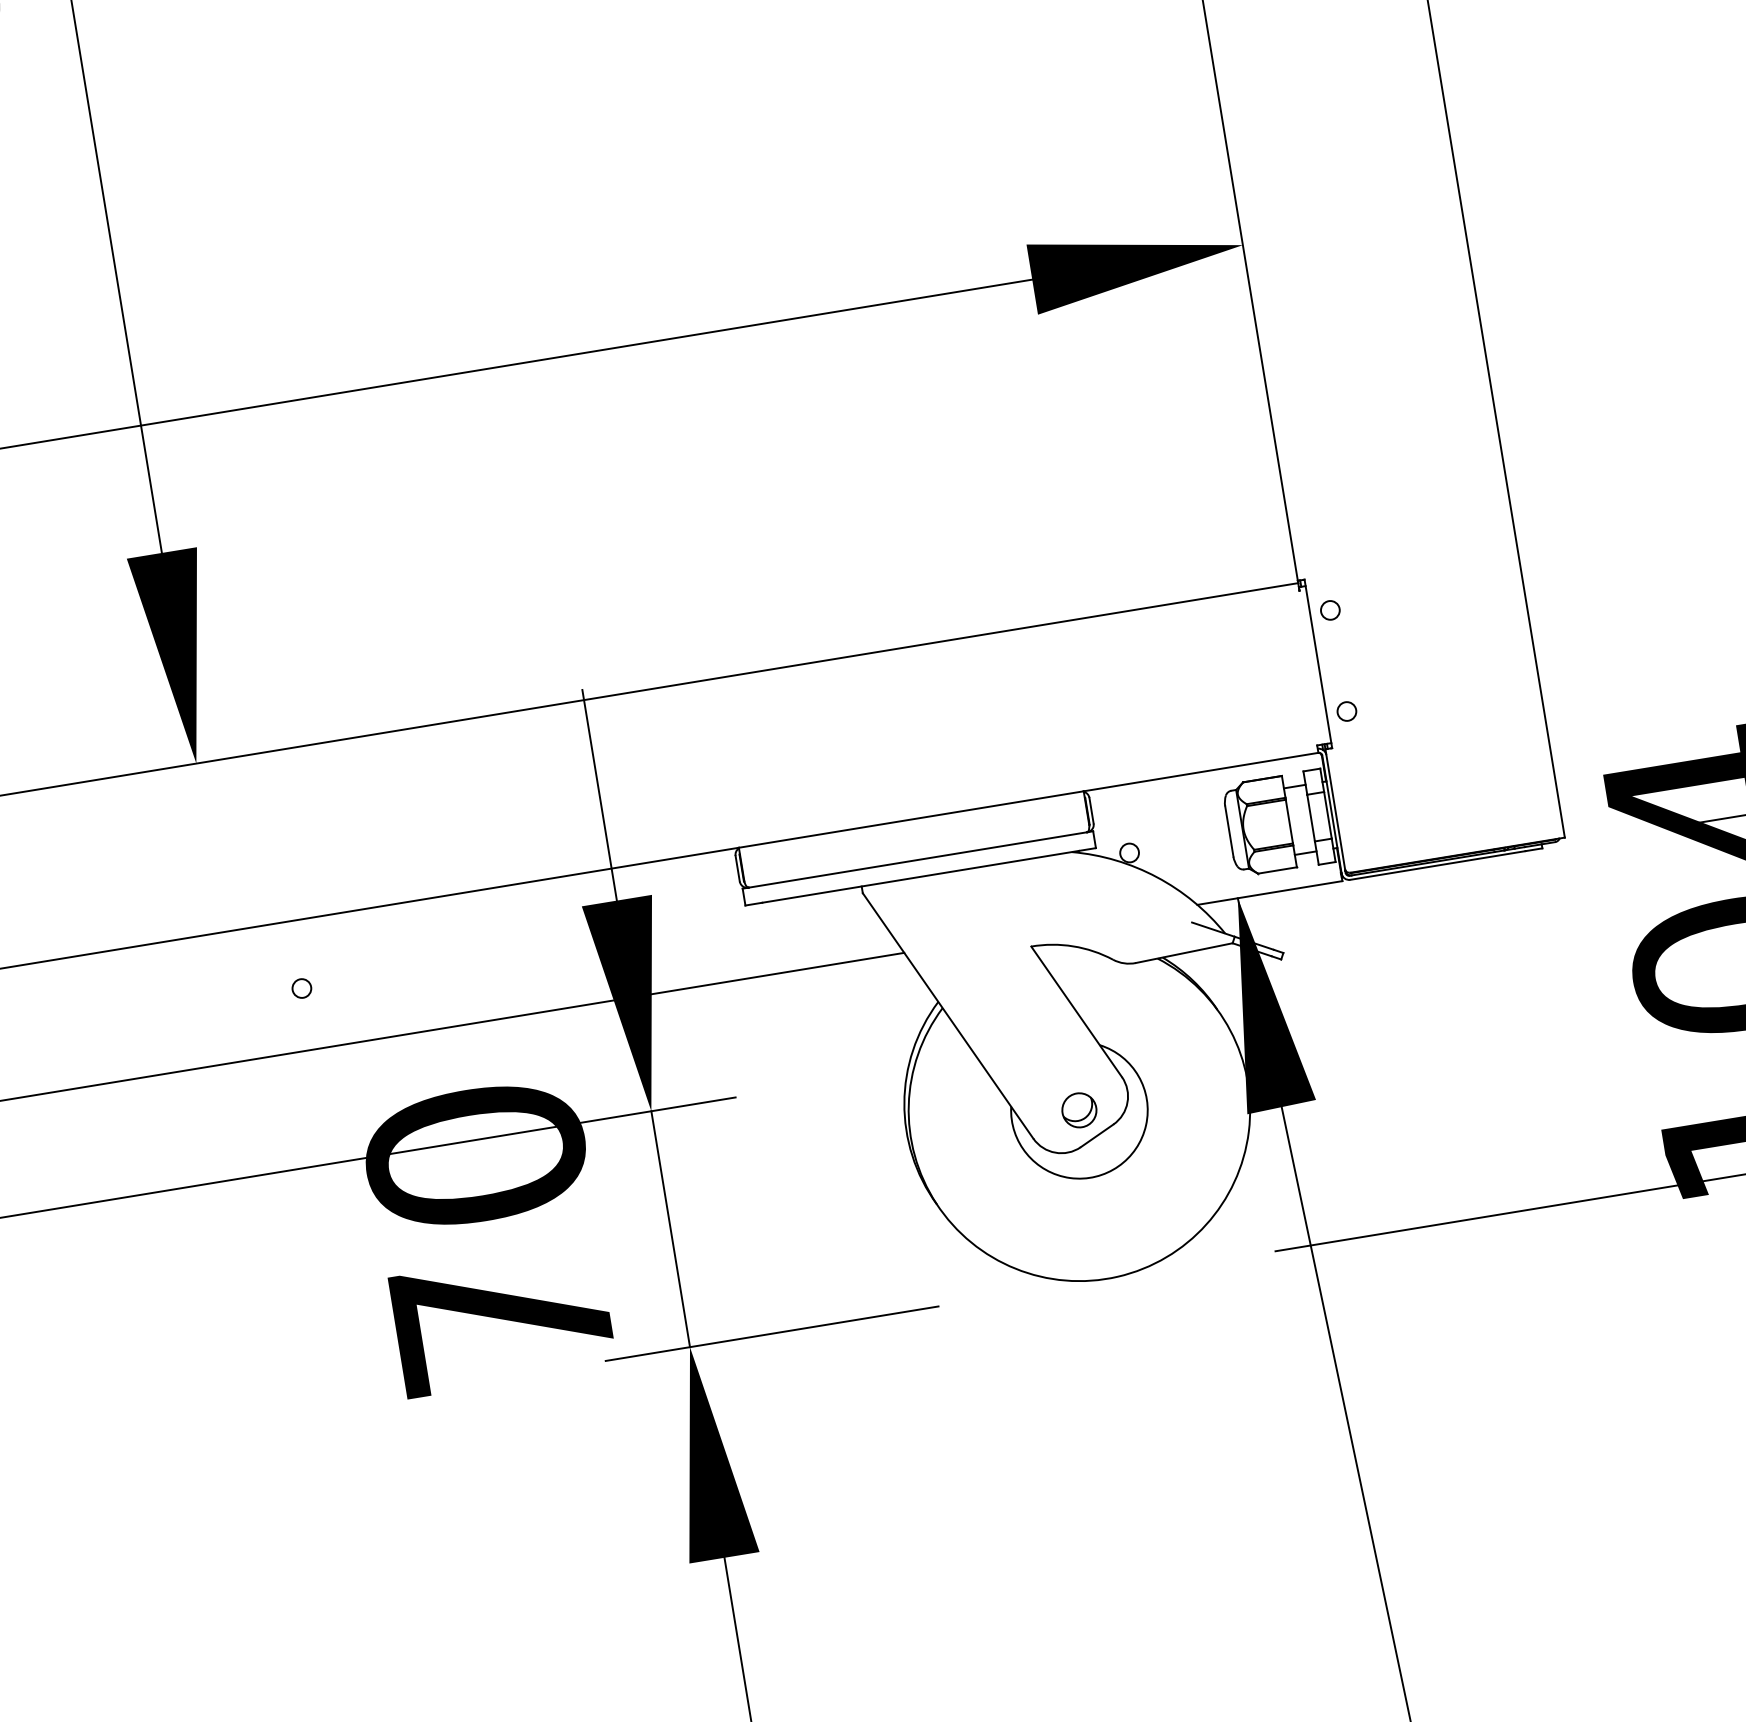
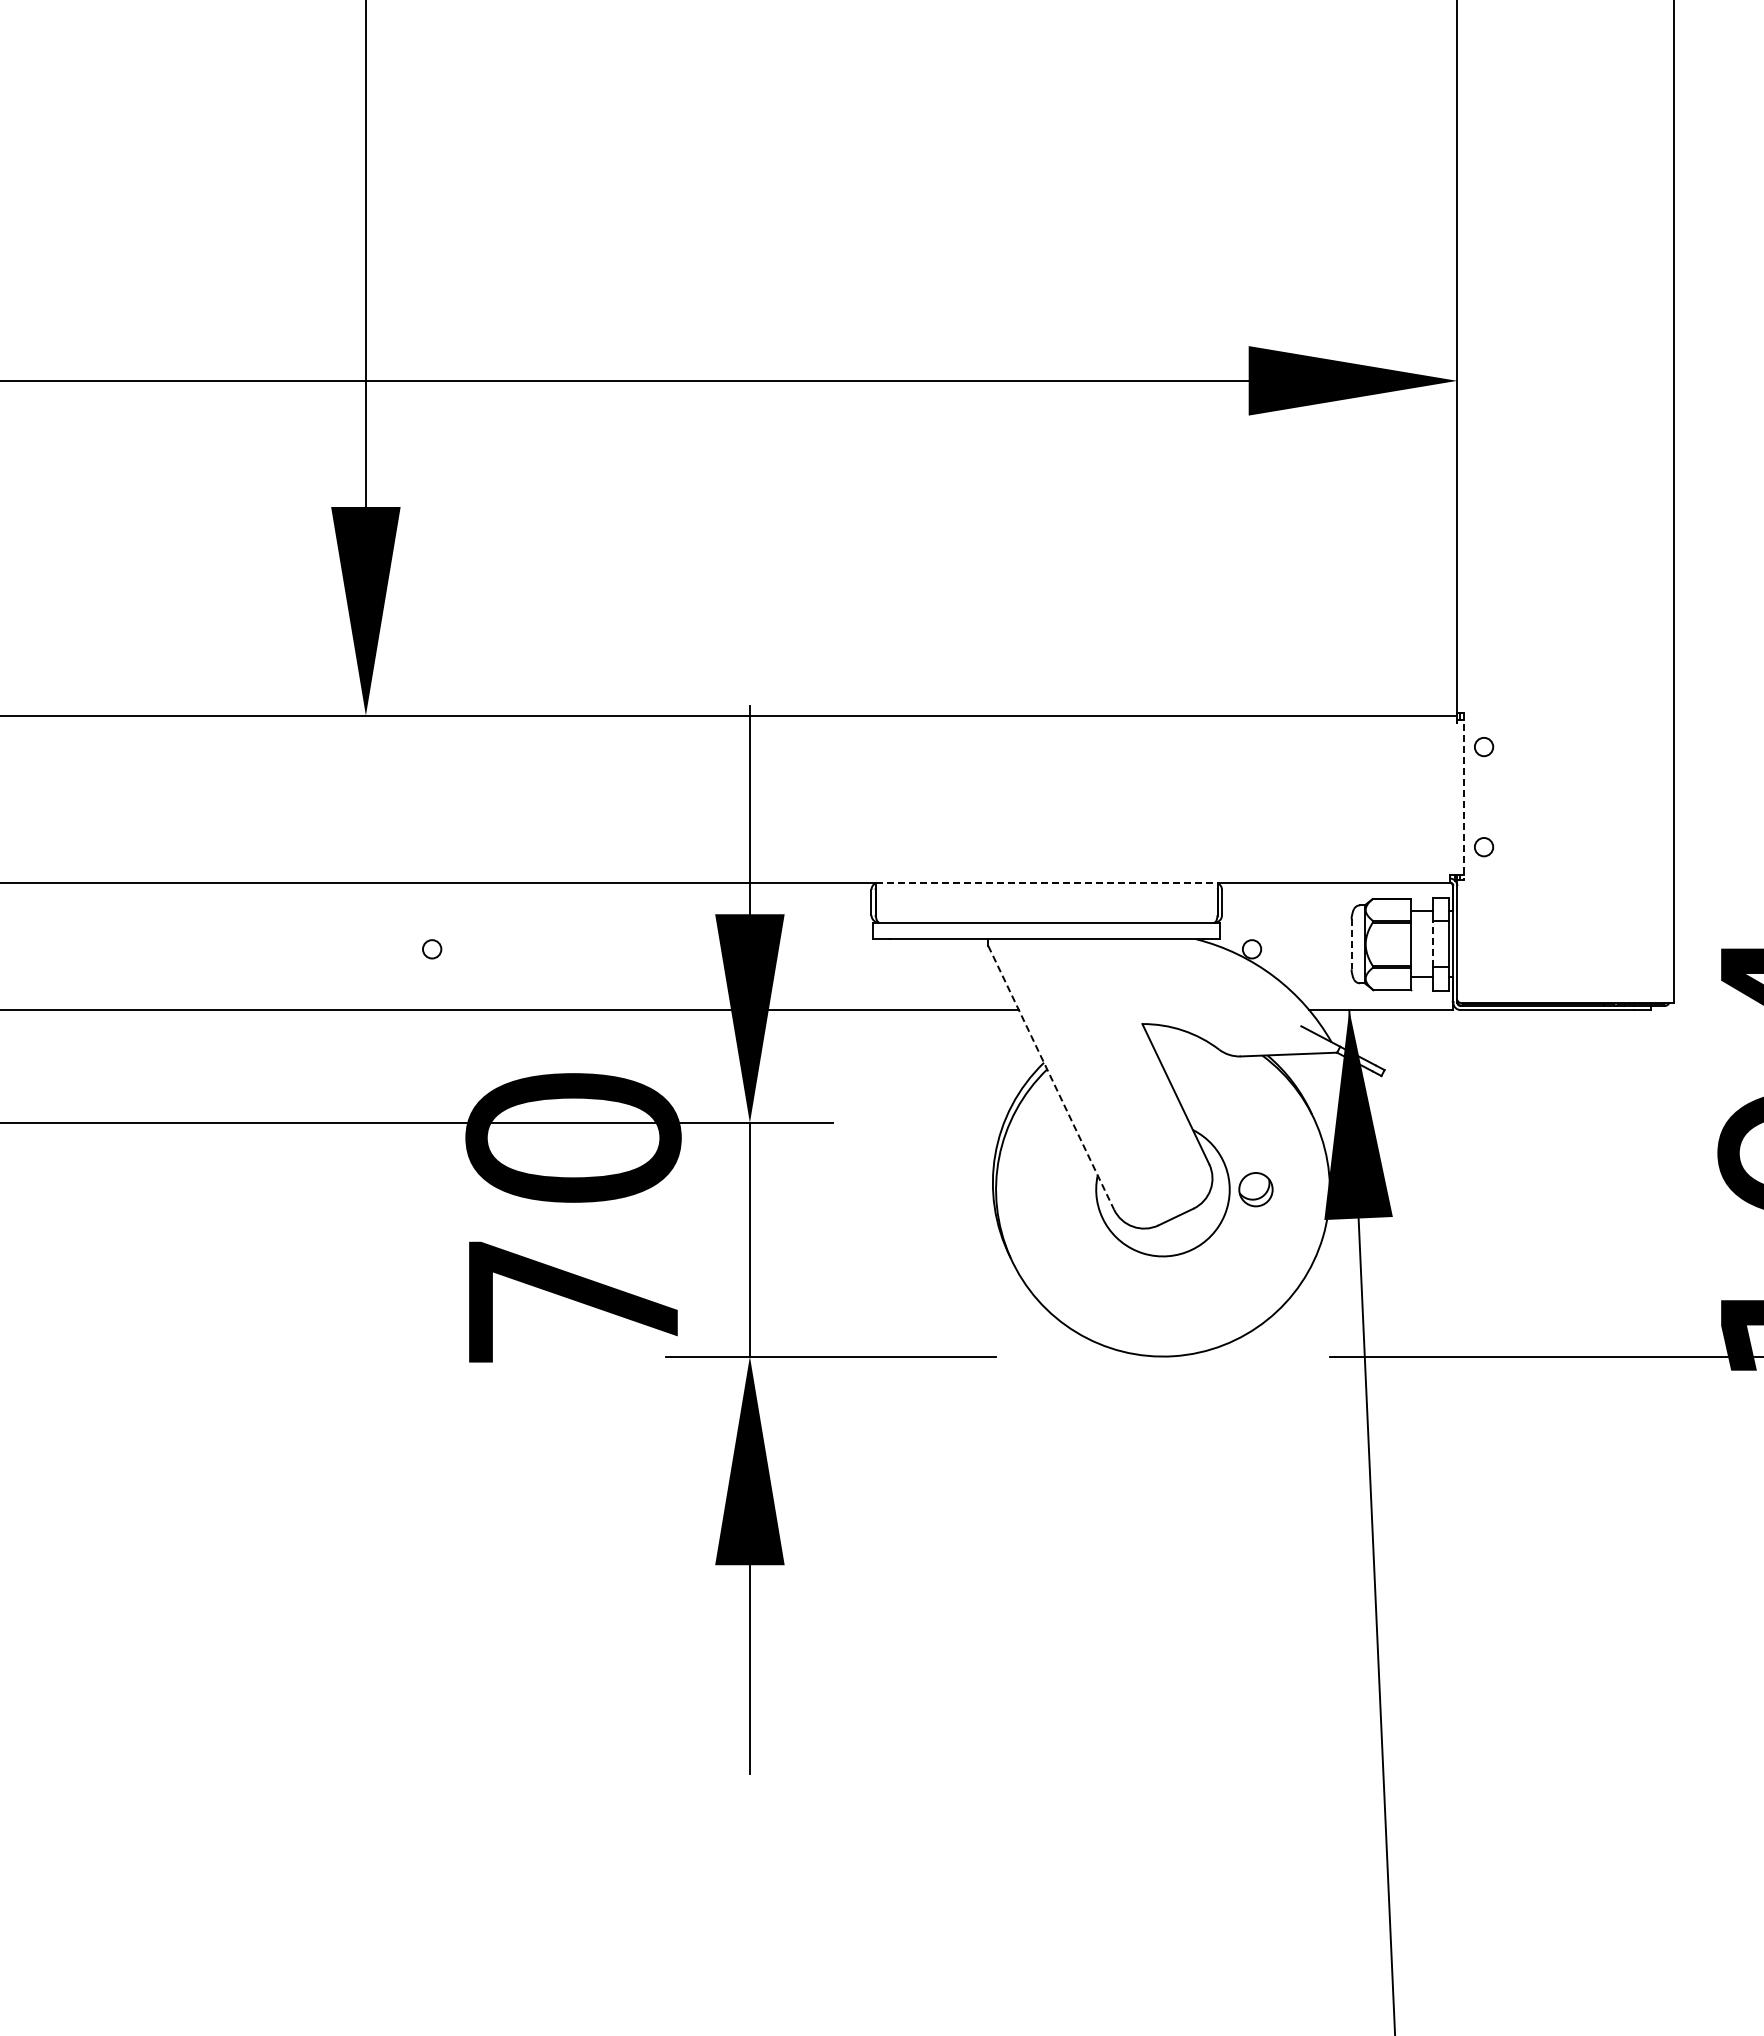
line: (1318, 664) -> (1464, 797), solid -> dashed
line: (1310, 817) -> (1432, 943), solid -> dashed
line: (911, 819) -> (1046, 882), solid -> dashed
line: (1229, 831) -> (1351, 944), solid -> dashed
line: (948, 1016) -> (1051, 1078), solid -> dashed
part: (1078, 1110) -> (1255, 1189), moved

